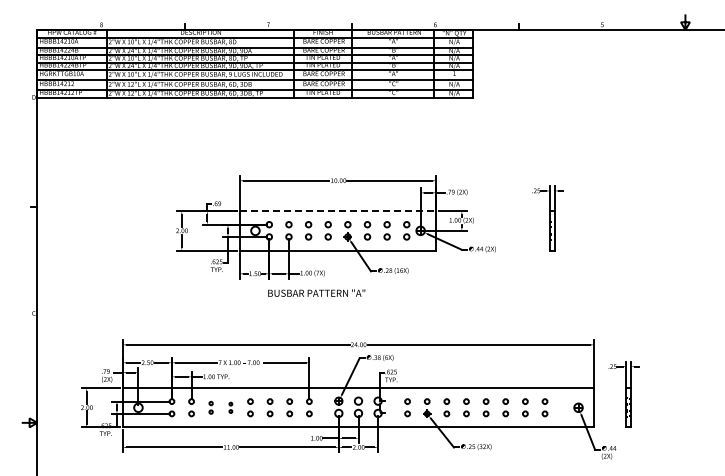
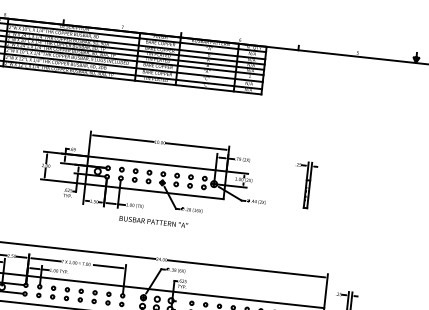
line: (338, 211) -> (157, 164), dashed -> solid
text: (316, 292) -> (153, 221), moved
part: (210, 407) -> (52, 292), size x1.43
part: (230, 407) -> (66, 293), size x1.67

